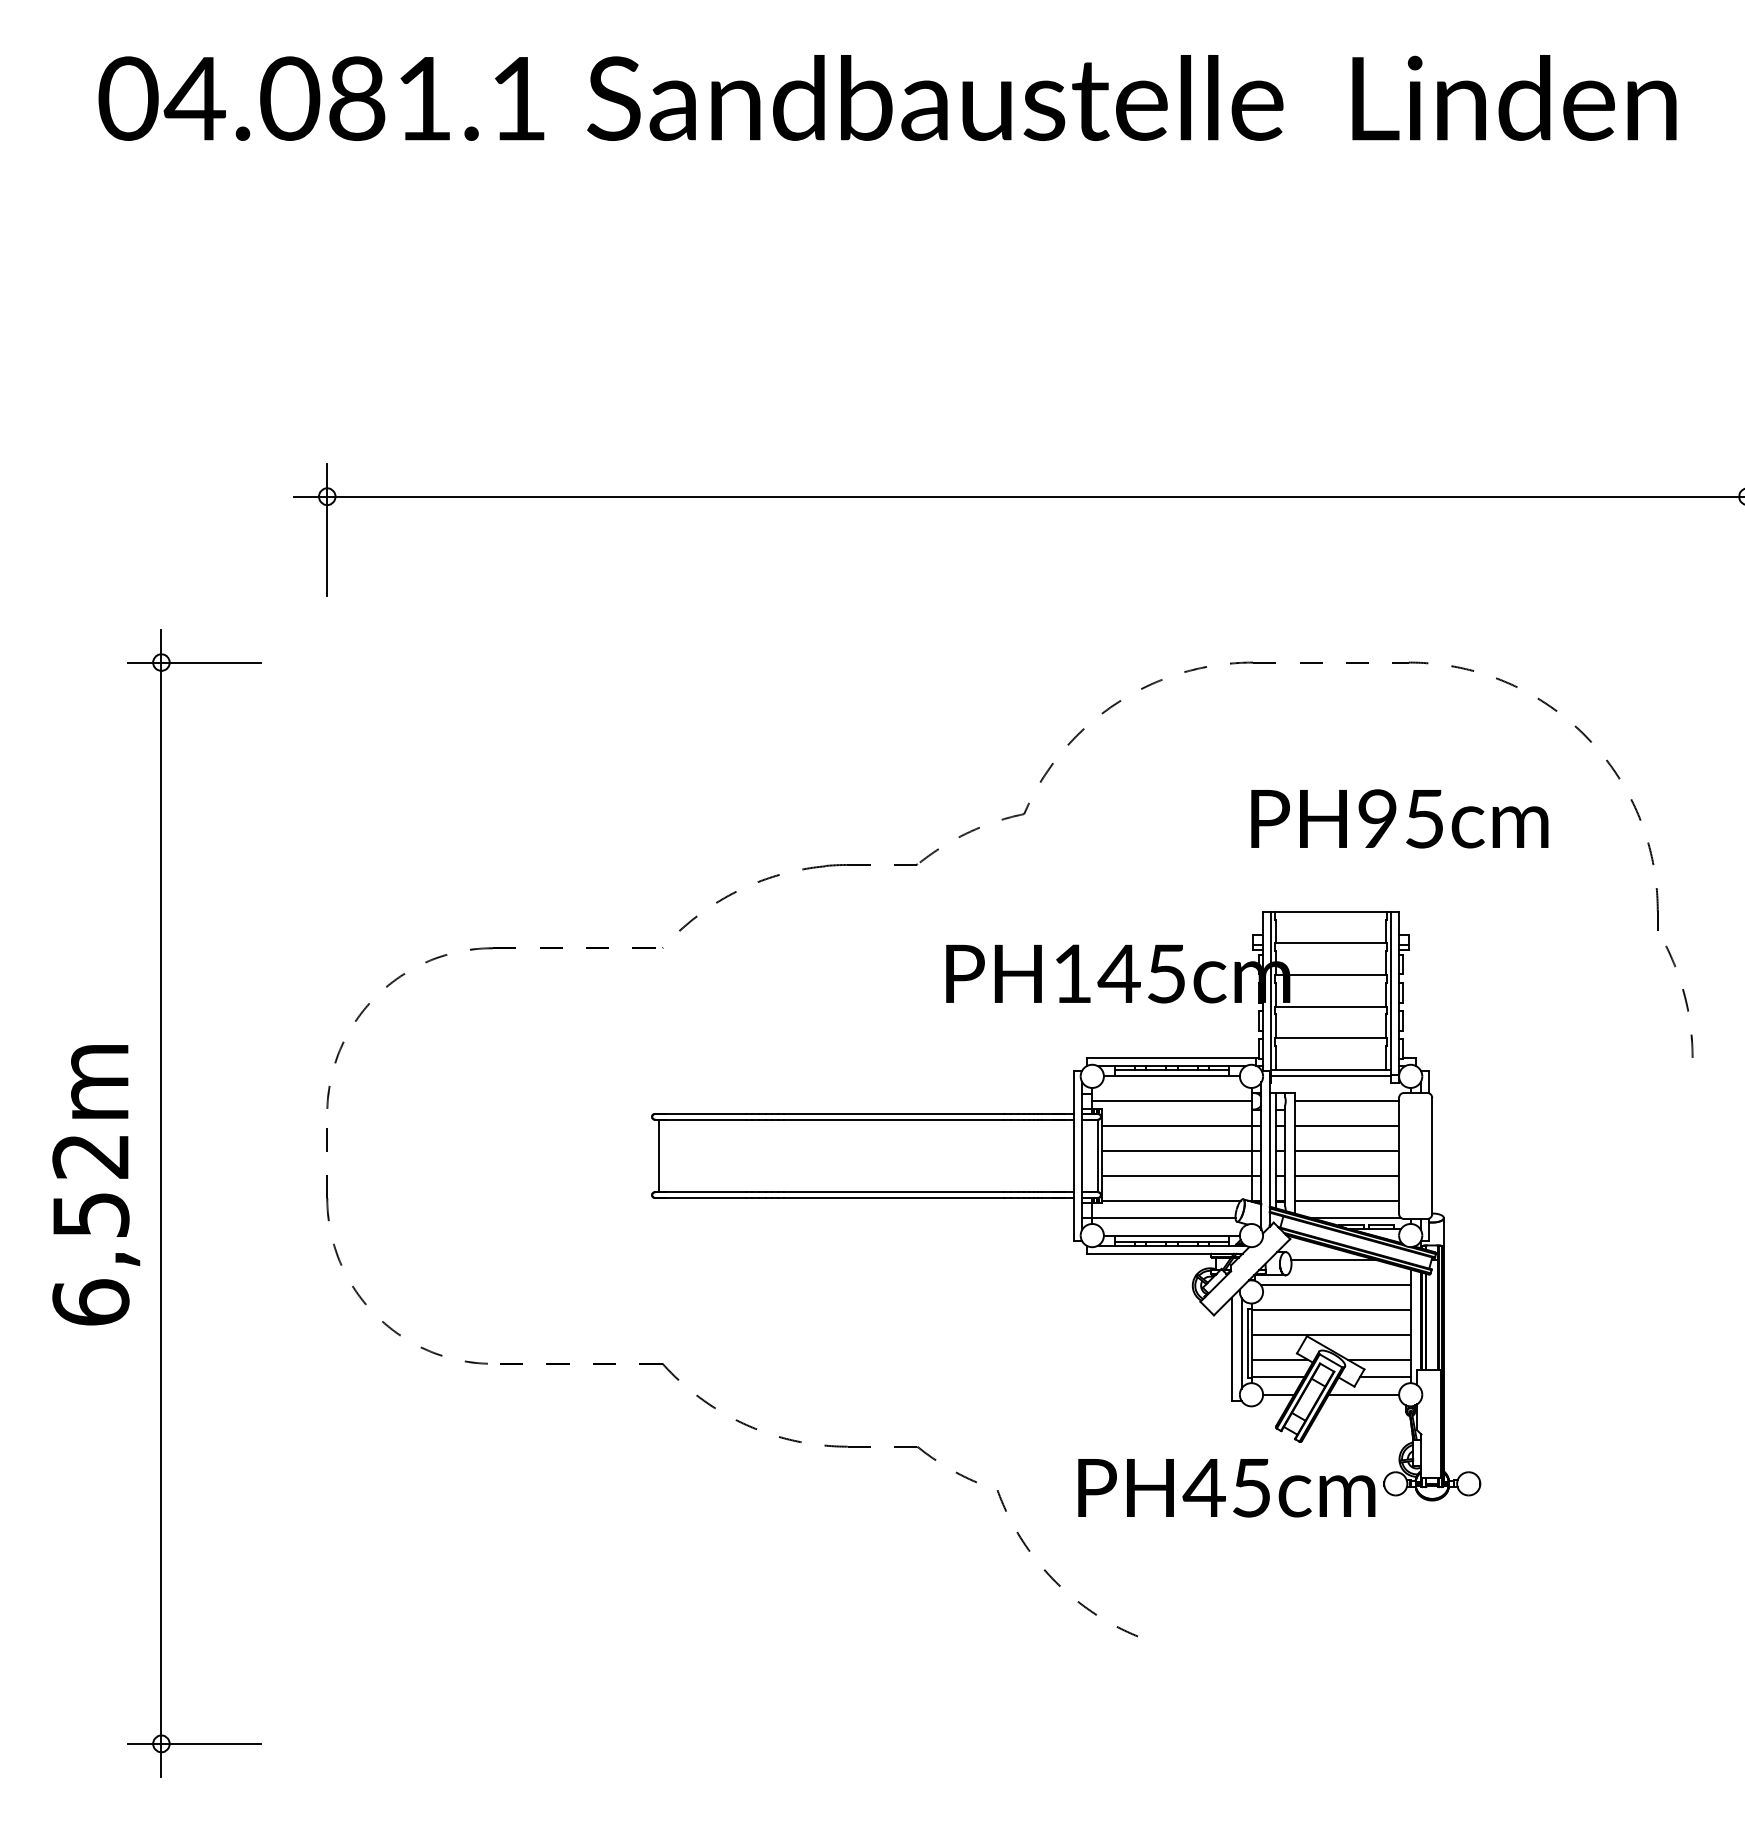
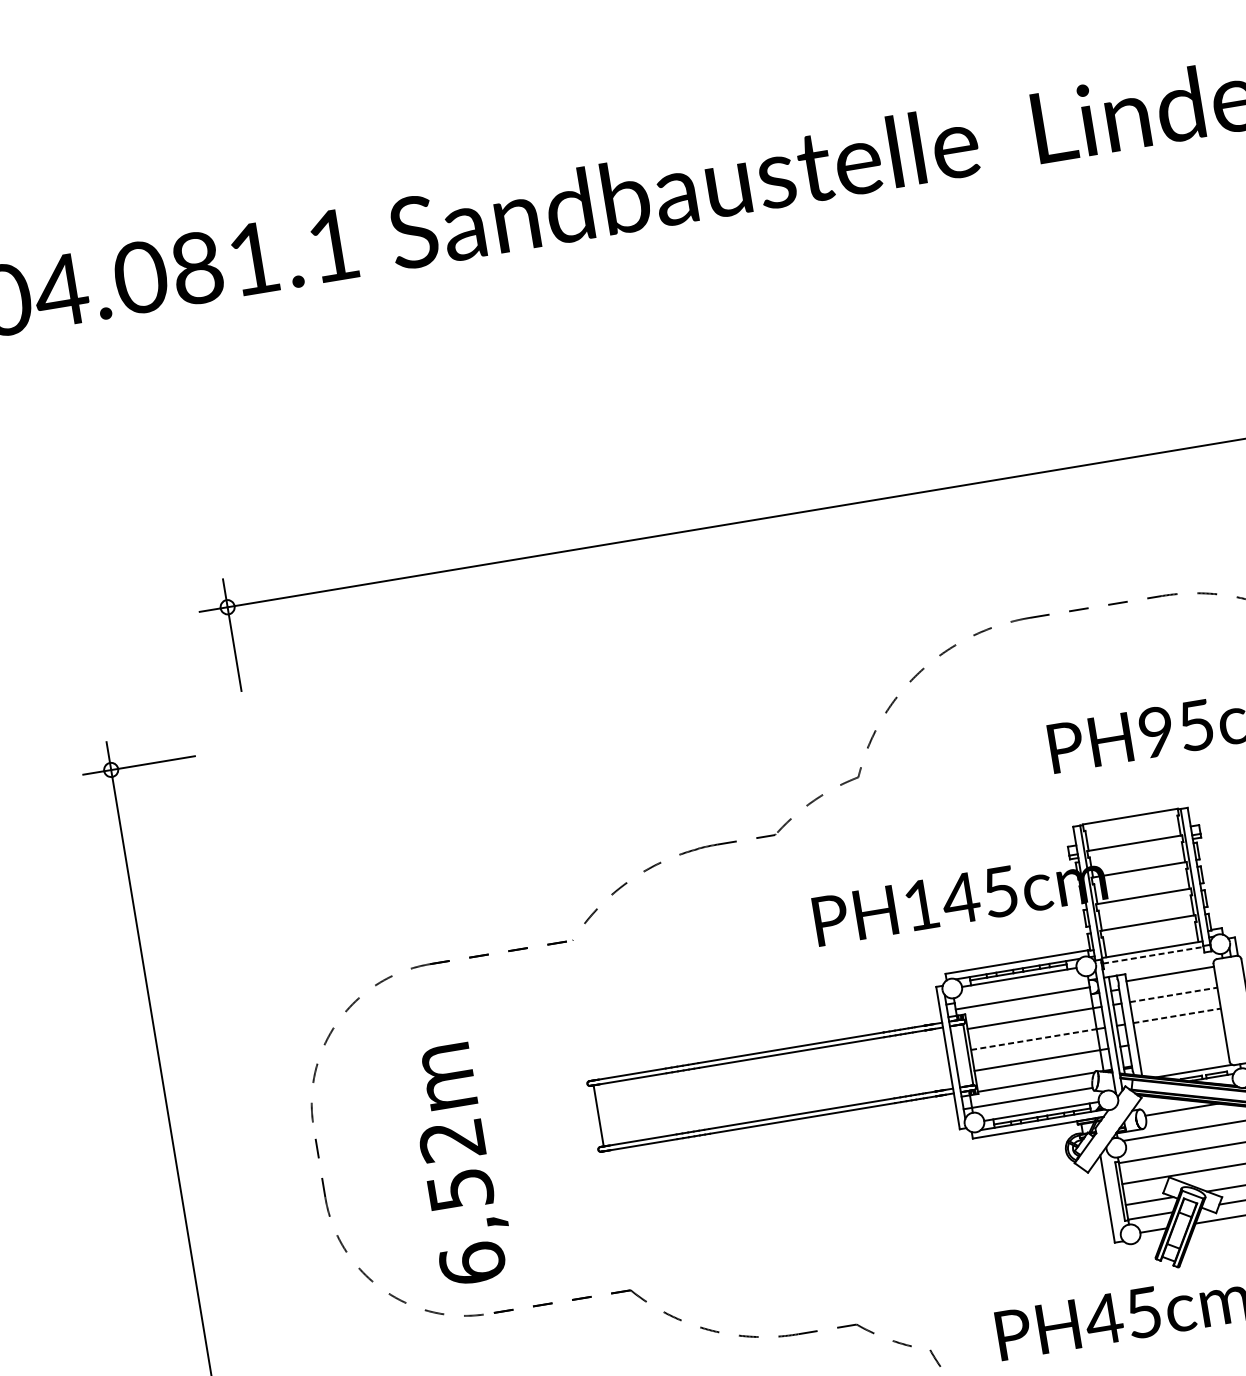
line: (1331, 1076) -> (1153, 955), solid -> dashed
line: (1347, 1126) -> (1174, 995), solid -> dashed
line: (1176, 1151) -> (1033, 1040), solid -> dashed
line: (1347, 1151) -> (1177, 1016), solid -> dashed
line: (1347, 1175) -> (1180, 1036), removed
text: (96, 1185) -> (461, 1164), moved
line: (1347, 1200) -> (1184, 1057), removed
line: (1241, 1342) -> (1114, 1191), removed

